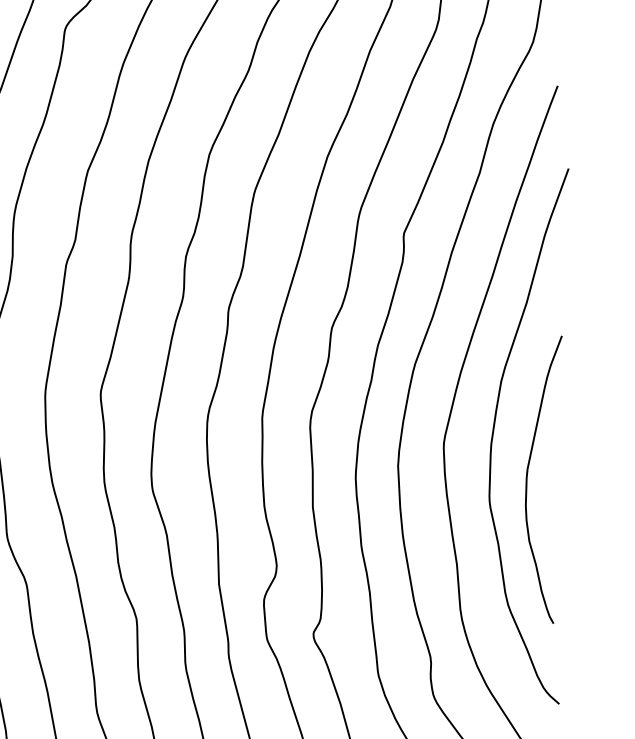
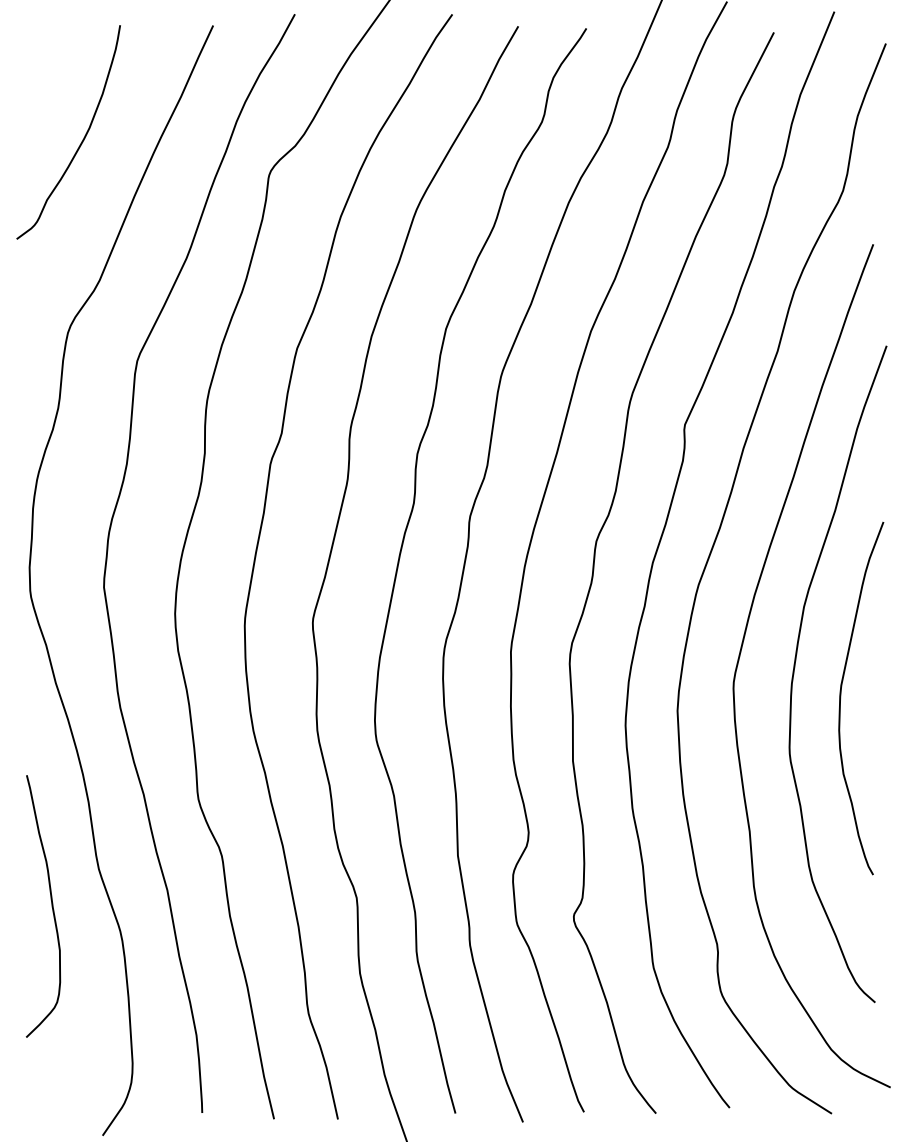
curve: (527, 478) -> (841, 697), moved

